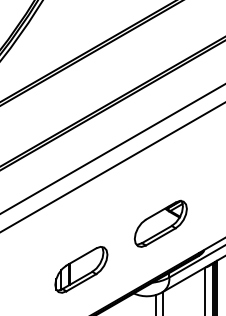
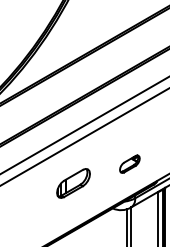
part: (160, 222) -> (129, 163), size x0.6
part: (81, 269) -> (73, 183), moved

